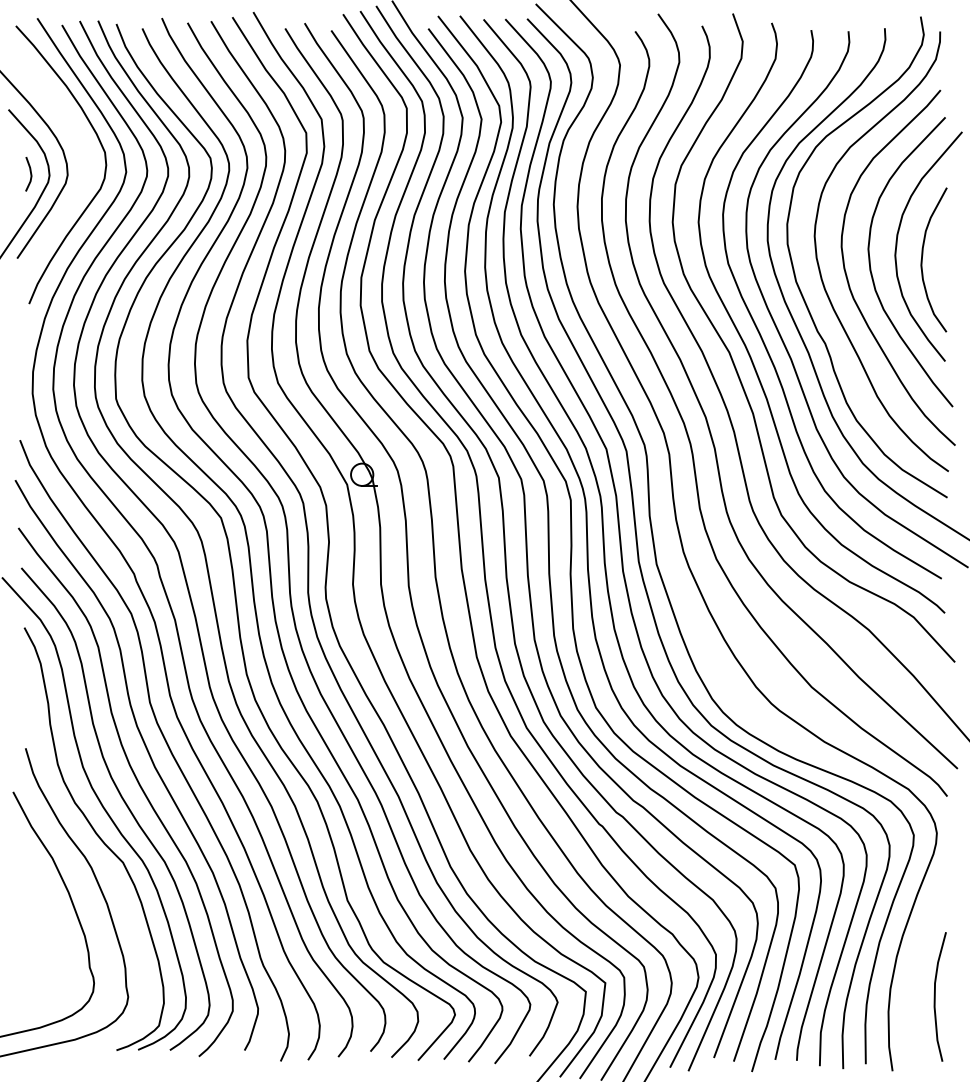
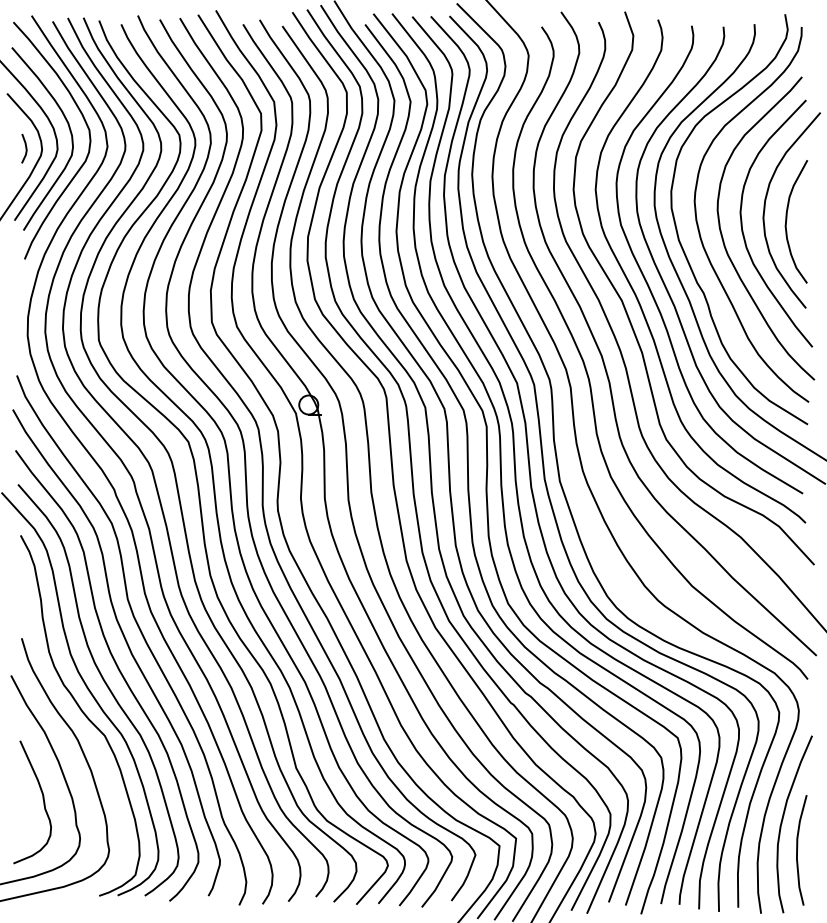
curve: (81, 154) -> (69, 131), added
curve: (50, 937) -> (42, 799), added
curve: (917, 965) -> (782, 823), added

